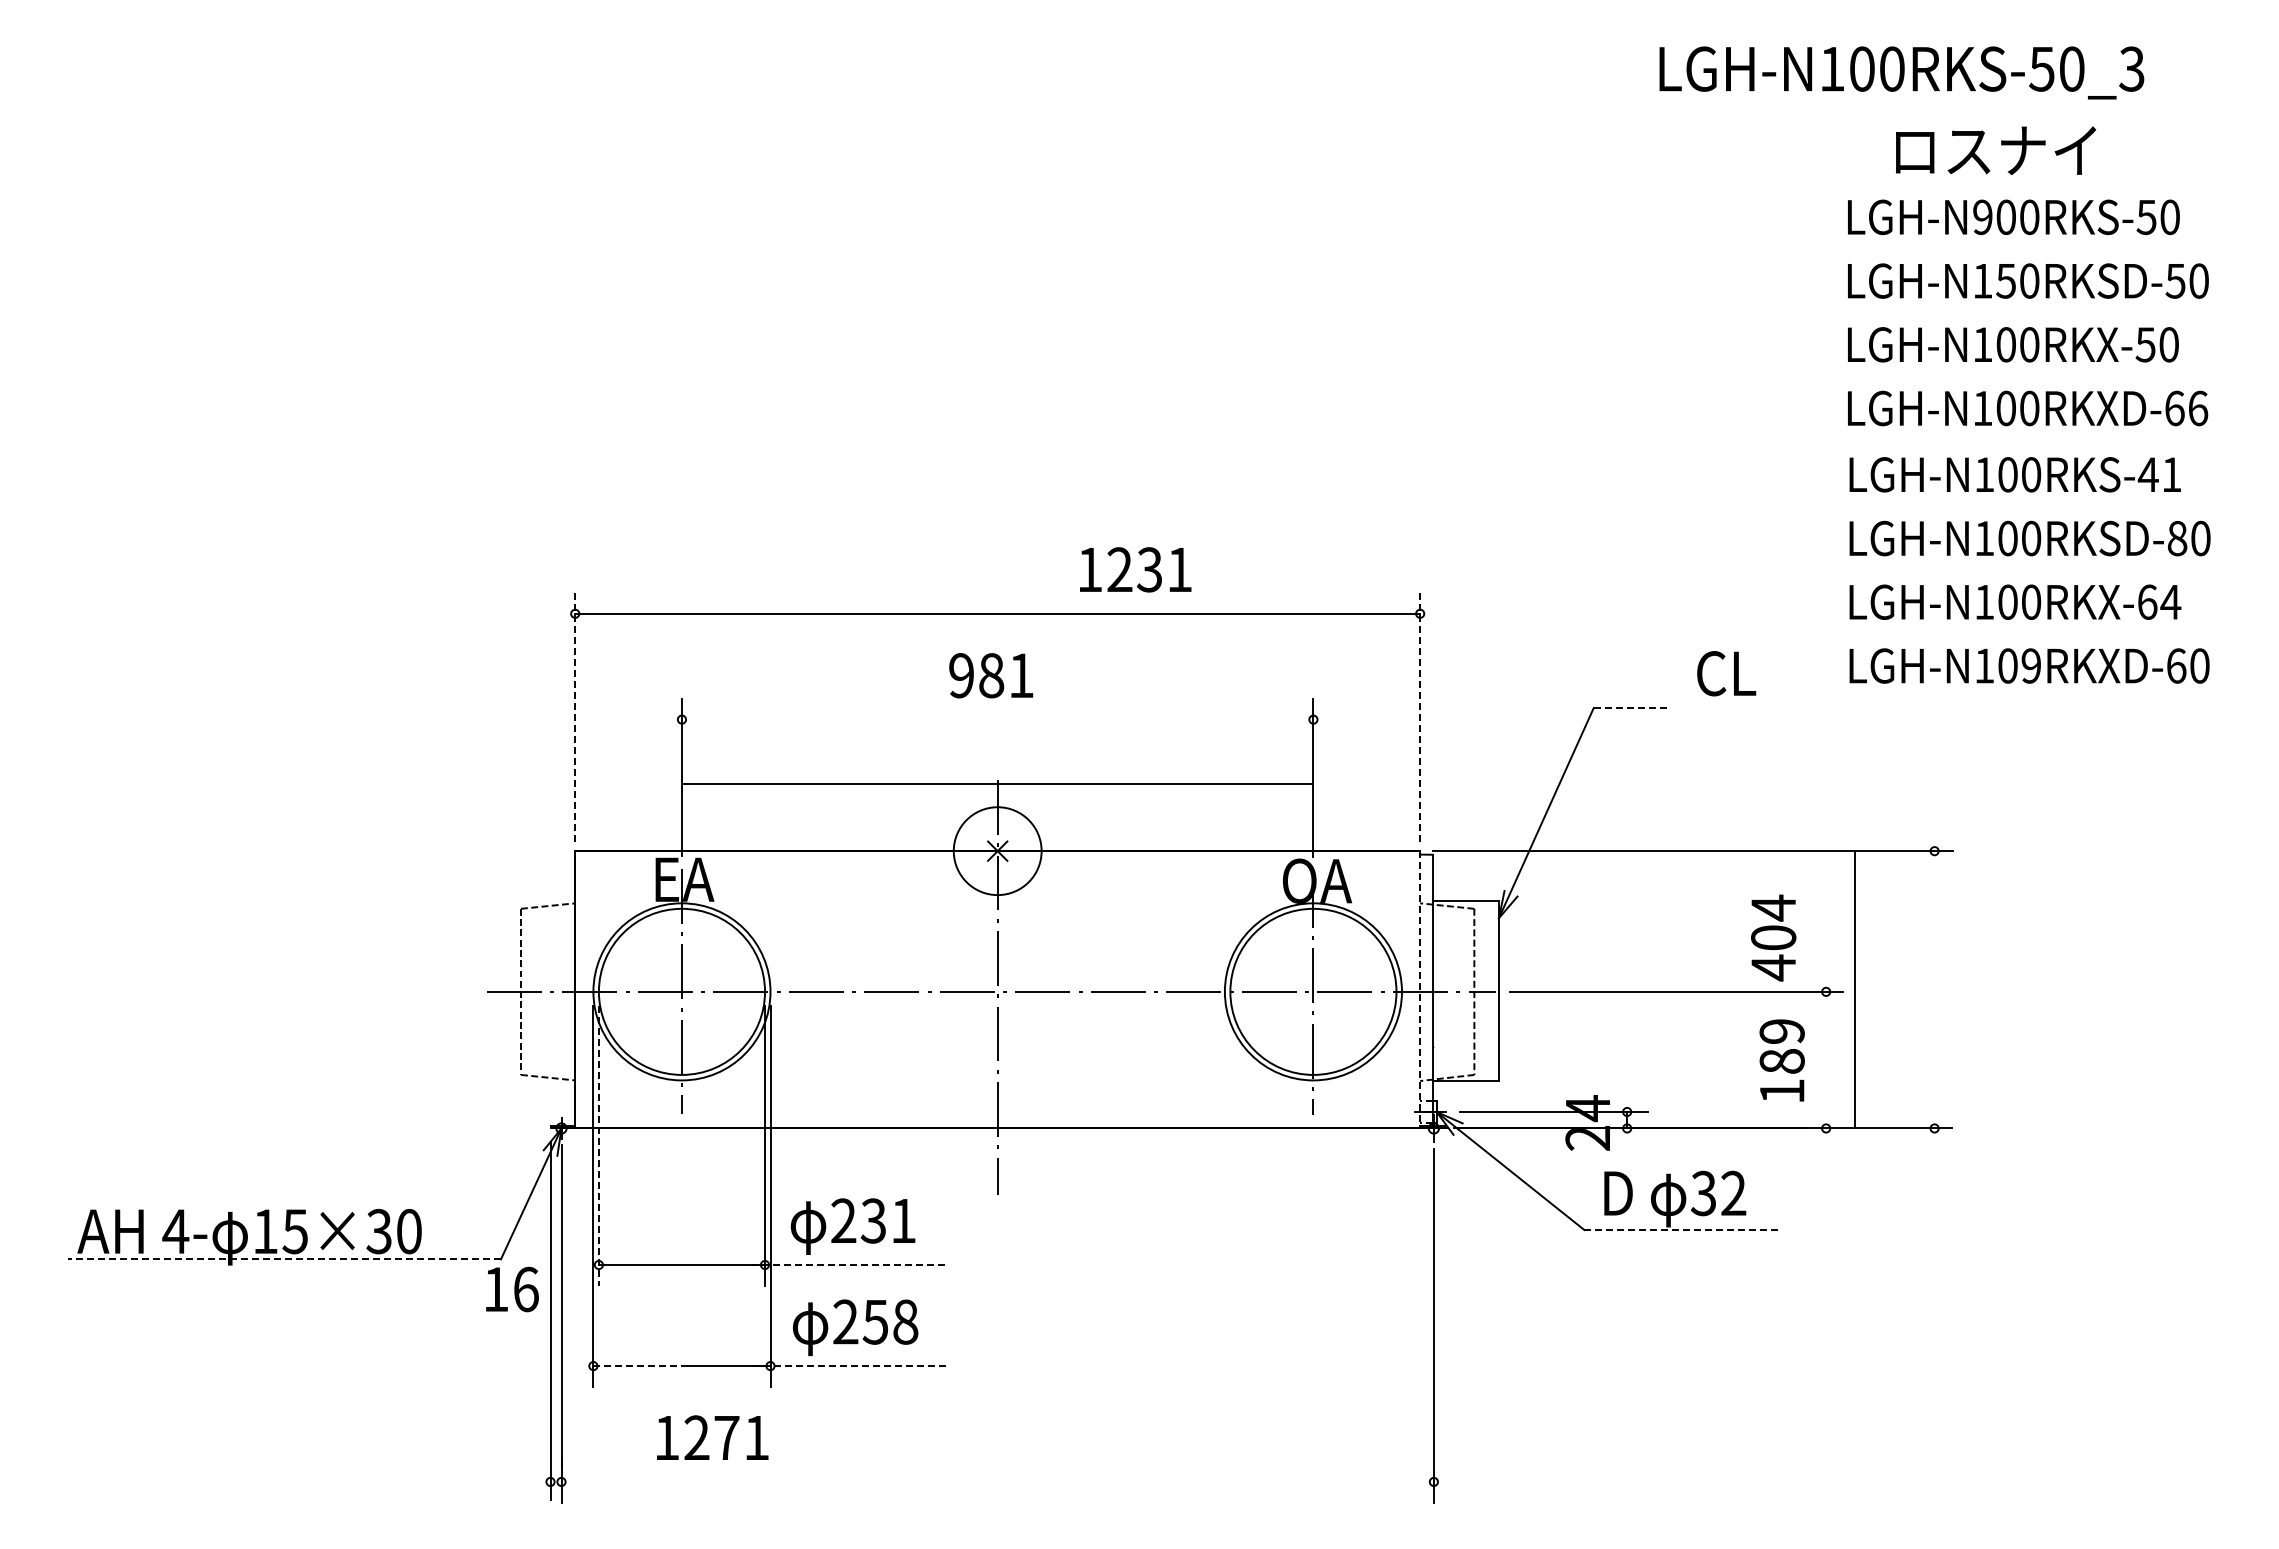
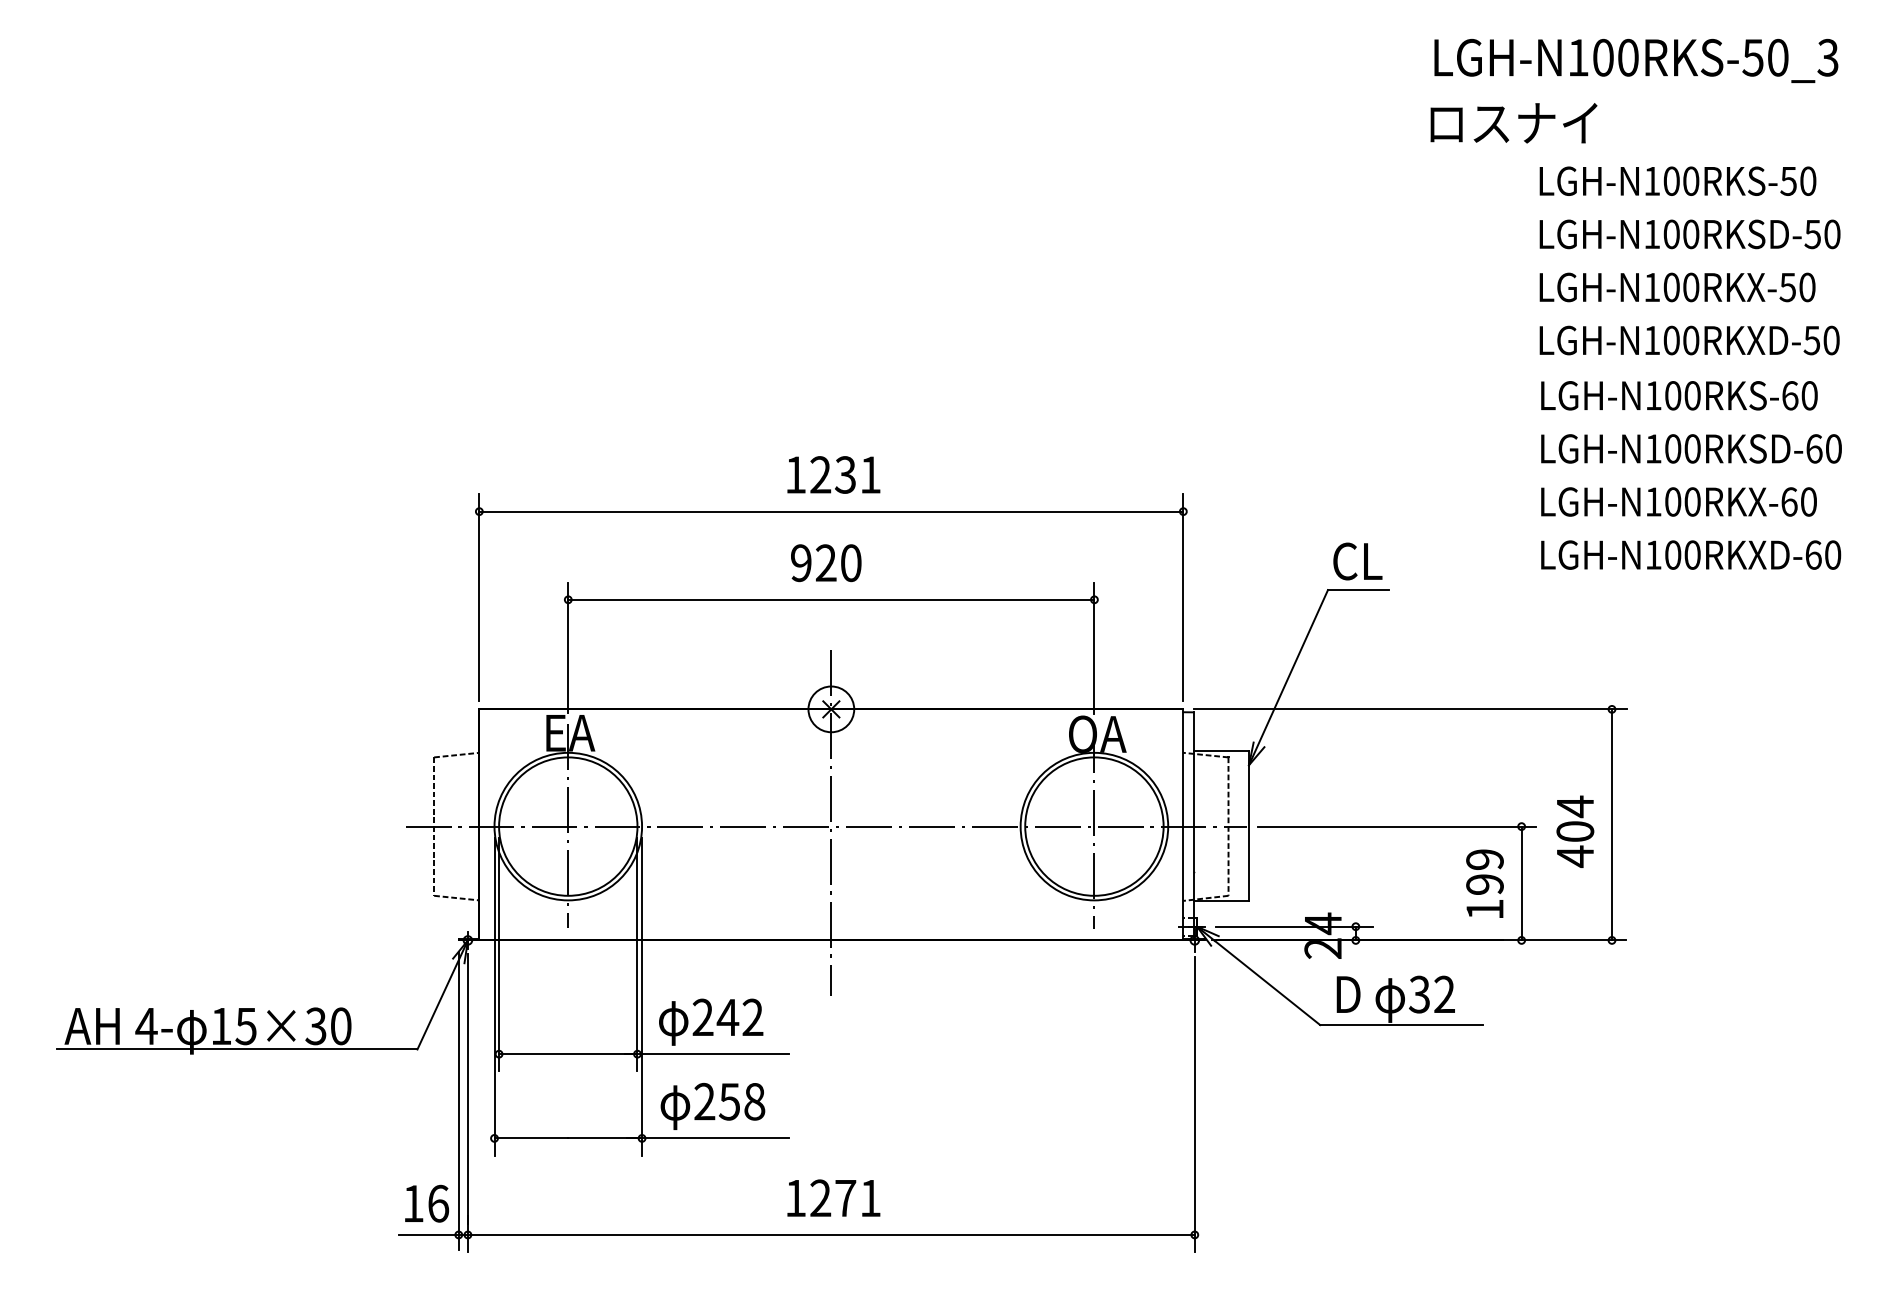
text: (1901, 72) -> (1636, 60), moved
text: (1996, 150) -> (1514, 123), moved
text: (1982, 217) -> (1651, 181), LGH-N900RKS-50 -> LGH-N100RKS-50
text: (2005, 280) -> (1671, 233), LGH-N150RKSD-50 -> LGH-N100RKSD-50
text: (2186, 408) -> (1821, 340), LGH-N100RKXD-66 -> LGH-N100RKXD-50
text: (2159, 474) -> (1799, 395), LGH-N100RKS-41 -> LGH-N100RKS-60
text: (2177, 538) -> (1814, 448), LGH-N100RKSD-80 -> LGH-N100RKSD-60
text: (1135, 569) -> (833, 474), moved
text: (2170, 601) -> (1808, 501), LGH-N100RKX-64 -> LGH-N100RKX-60
text: (2031, 665) -> (1692, 554), LGH-N109RKXD-60 -> LGH-N100RKXD-60
text: (1726, 673) -> (1357, 561), moved
text: (1006, 675) -> (838, 563), 981 -> 920
line: (1630, 707) -> (1358, 589), dashed -> solid
line: (575, 716) -> (479, 597), dashed -> solid
line: (1420, 716) -> (1183, 597), dashed -> solid
line: (997, 783) -> (831, 599), moved
circle: (997, 850) -> (831, 708), size x0.62
text: (1773, 937) -> (1575, 831), moved
line: (1420, 989) -> (1183, 824), dashed -> solid
line: (1854, 989) -> (1611, 824), moved
line: (1826, 1059) -> (1521, 882), added
text: (1781, 1061) -> (1484, 884), 189 -> 199
line: (598, 1145) -> (498, 954), dashed -> solid
text: (888, 1220) -> (740, 1017), 231 -> 242
line: (1681, 1230) -> (1401, 1025), dashed -> solid
line: (284, 1259) -> (237, 1049), dashed -> solid
line: (848, 1264) -> (707, 1053), dashed -> solid
text: (512, 1289) -> (427, 1203), moved
line: (638, 1366) -> (532, 1138), dashed -> solid
line: (849, 1366) -> (707, 1138), dashed -> solid
text: (712, 1437) -> (833, 1197), moved
line: (955, 1481) -> (796, 1234), added

